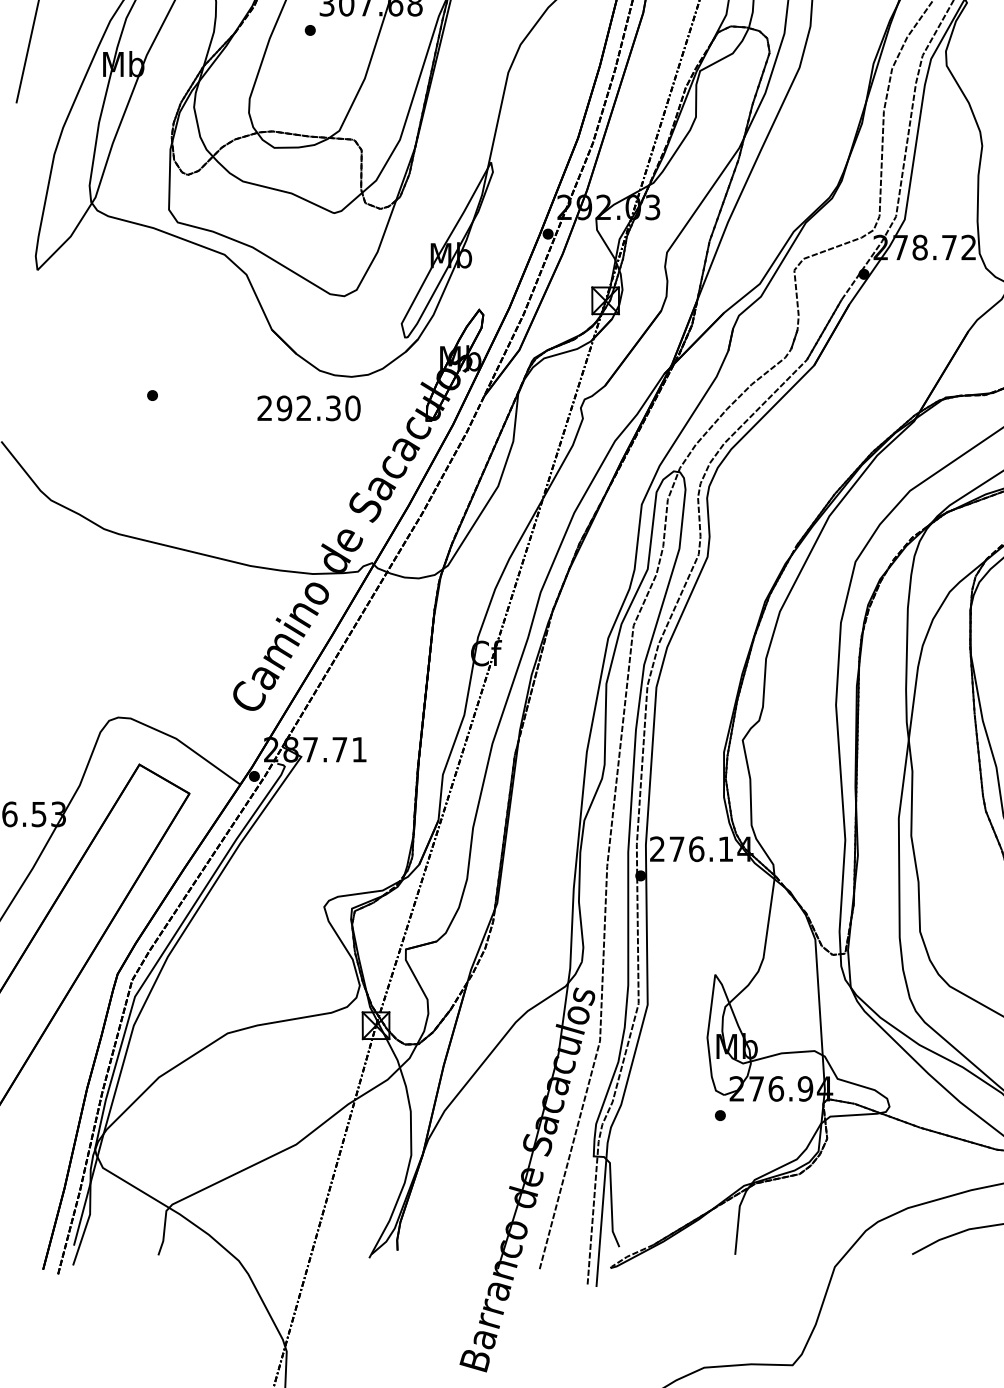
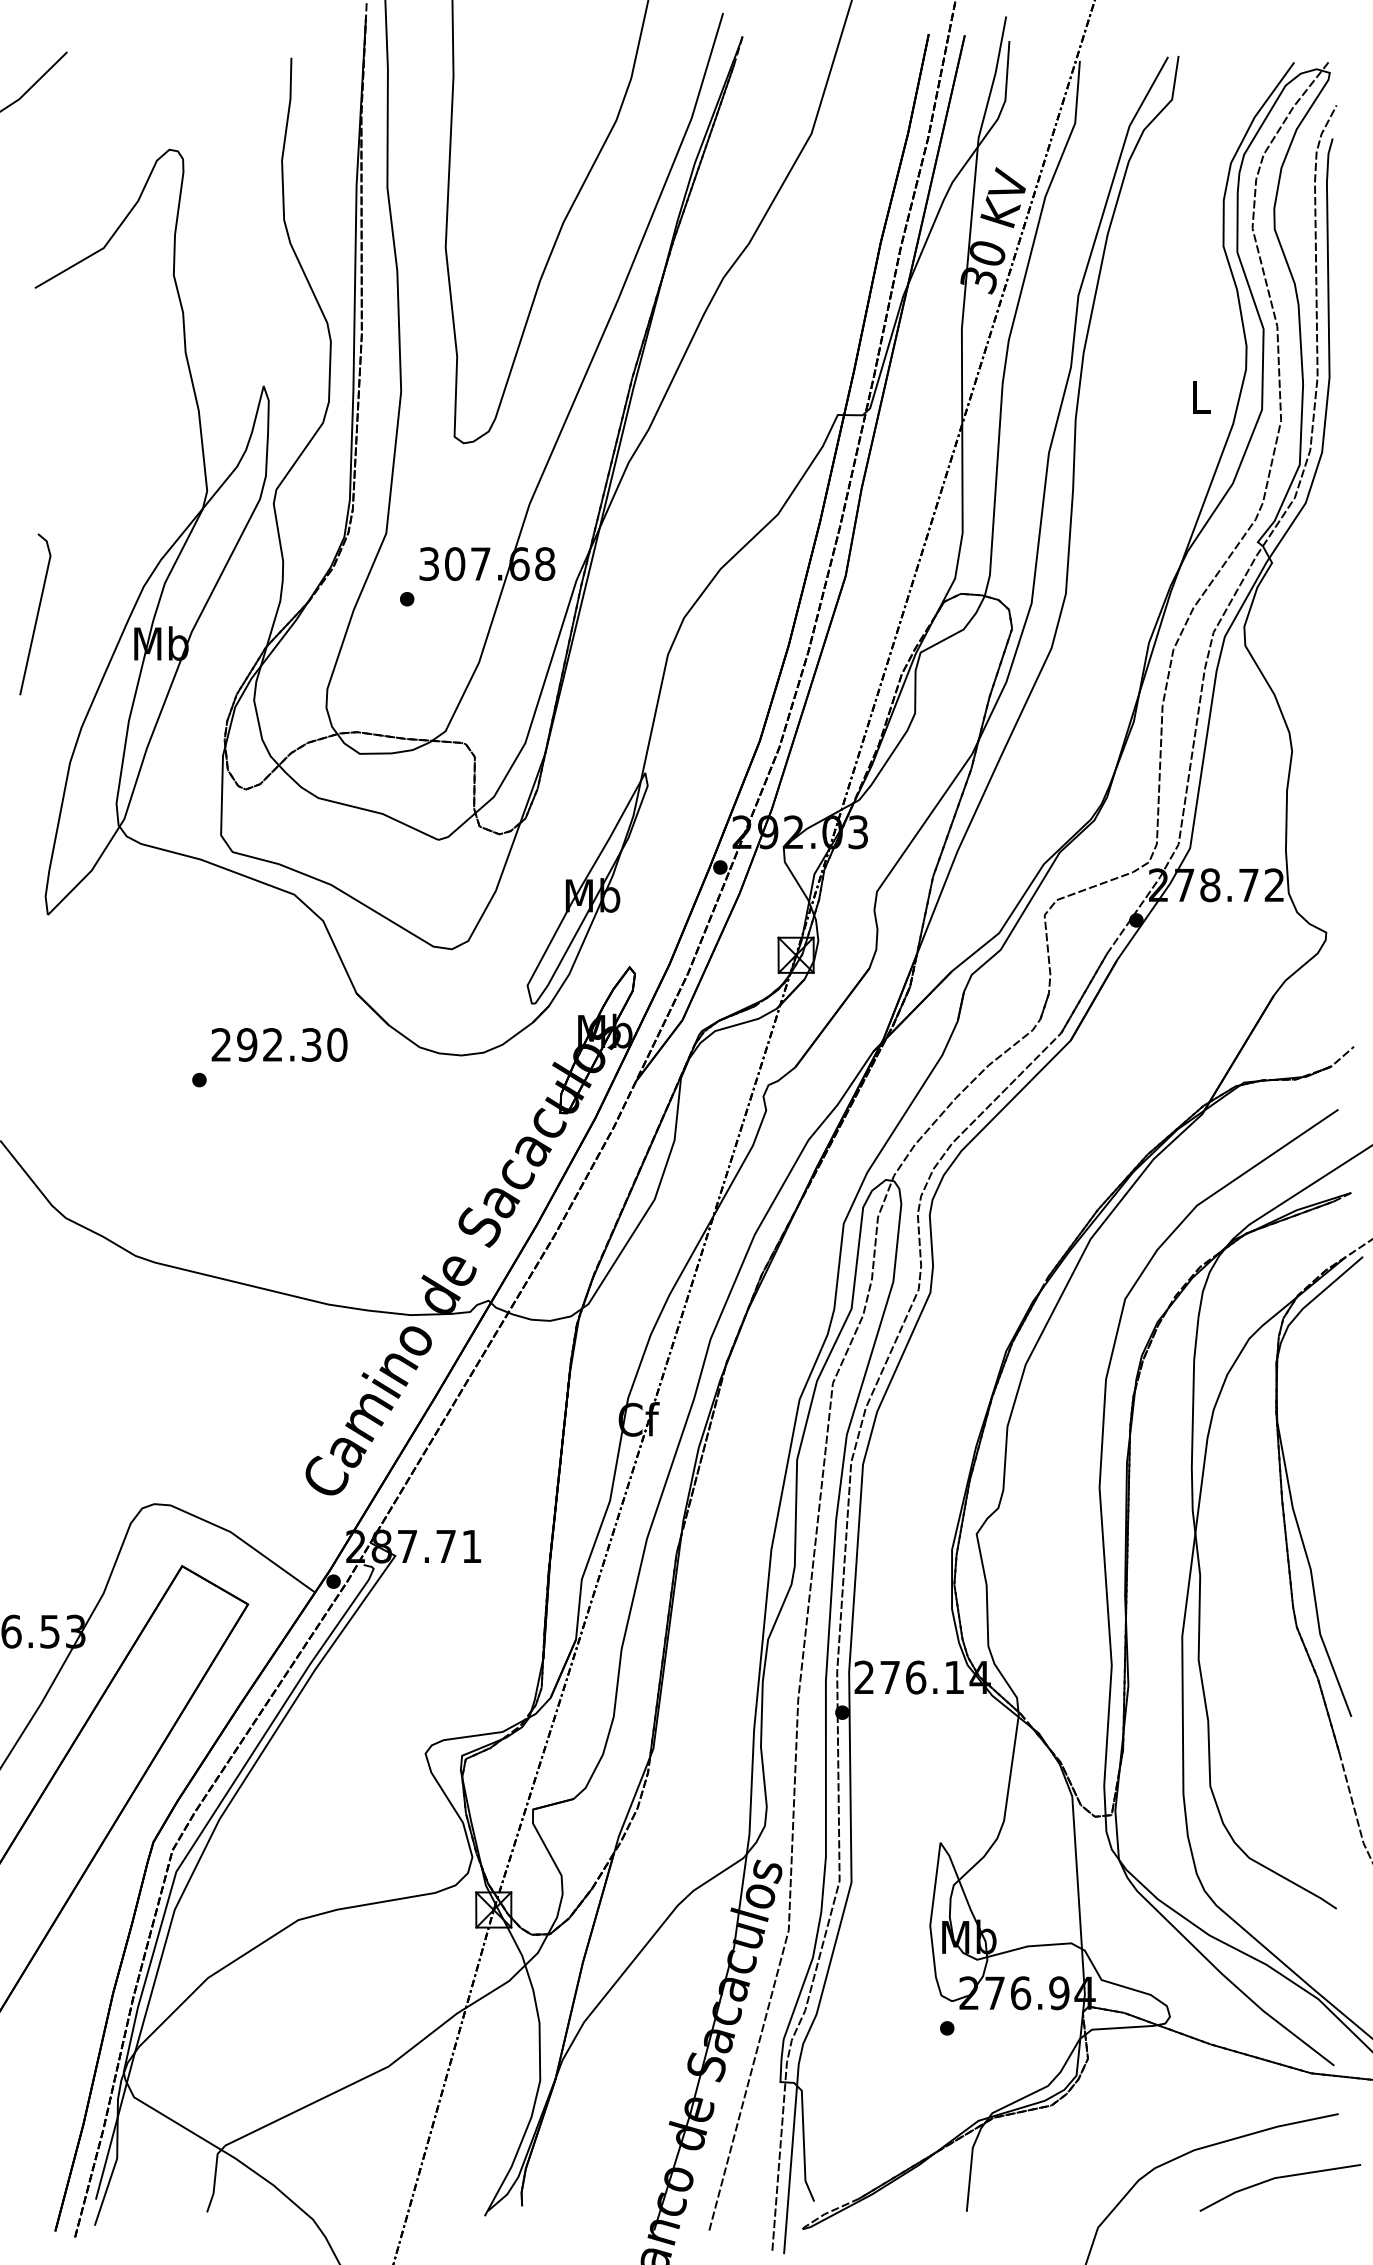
text: (309, 408) -> (279, 1044), moved

